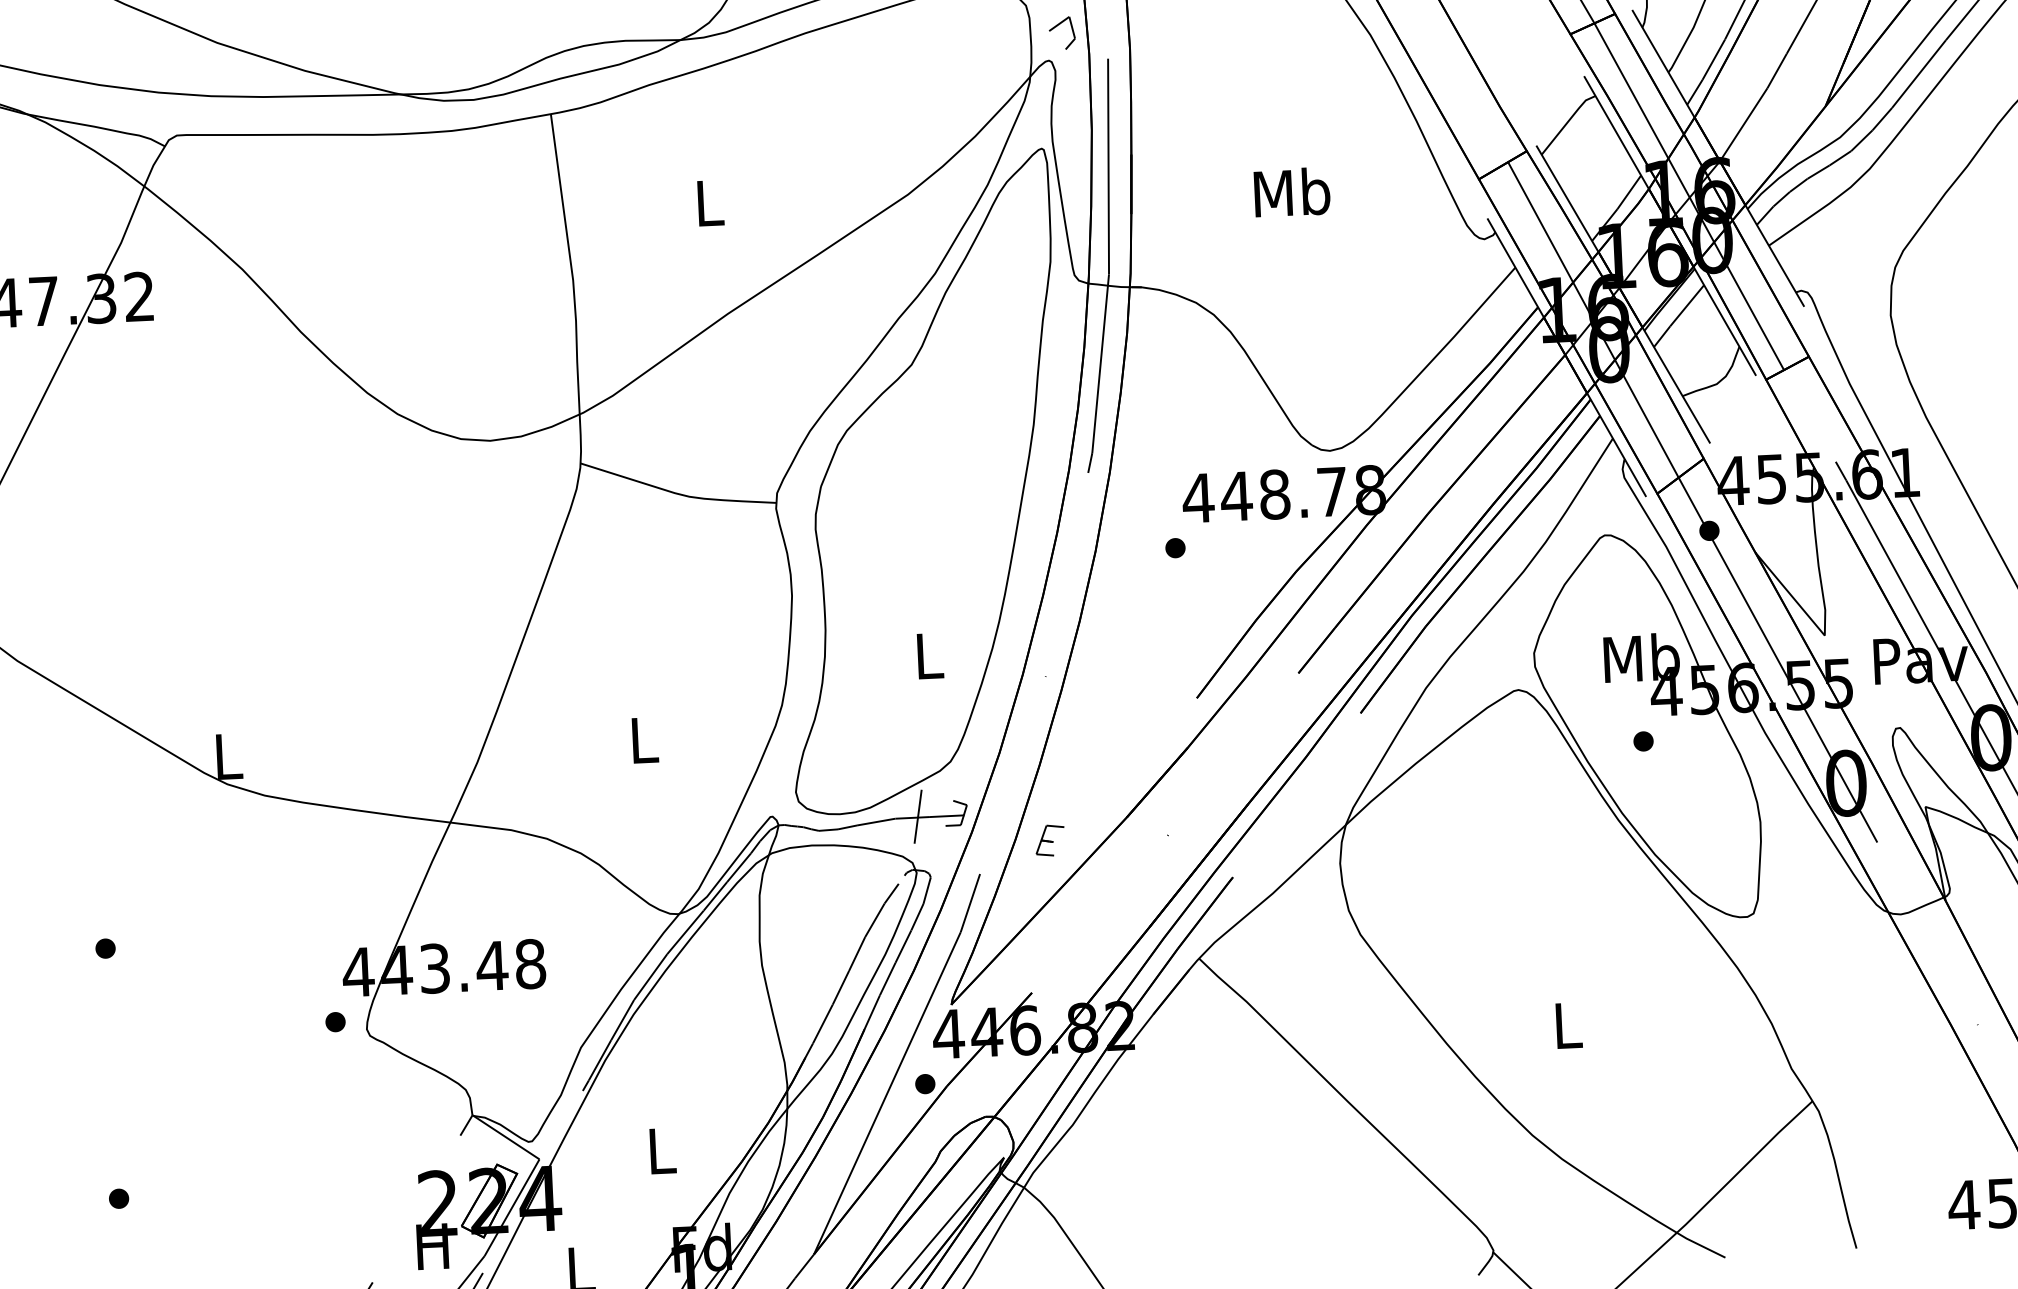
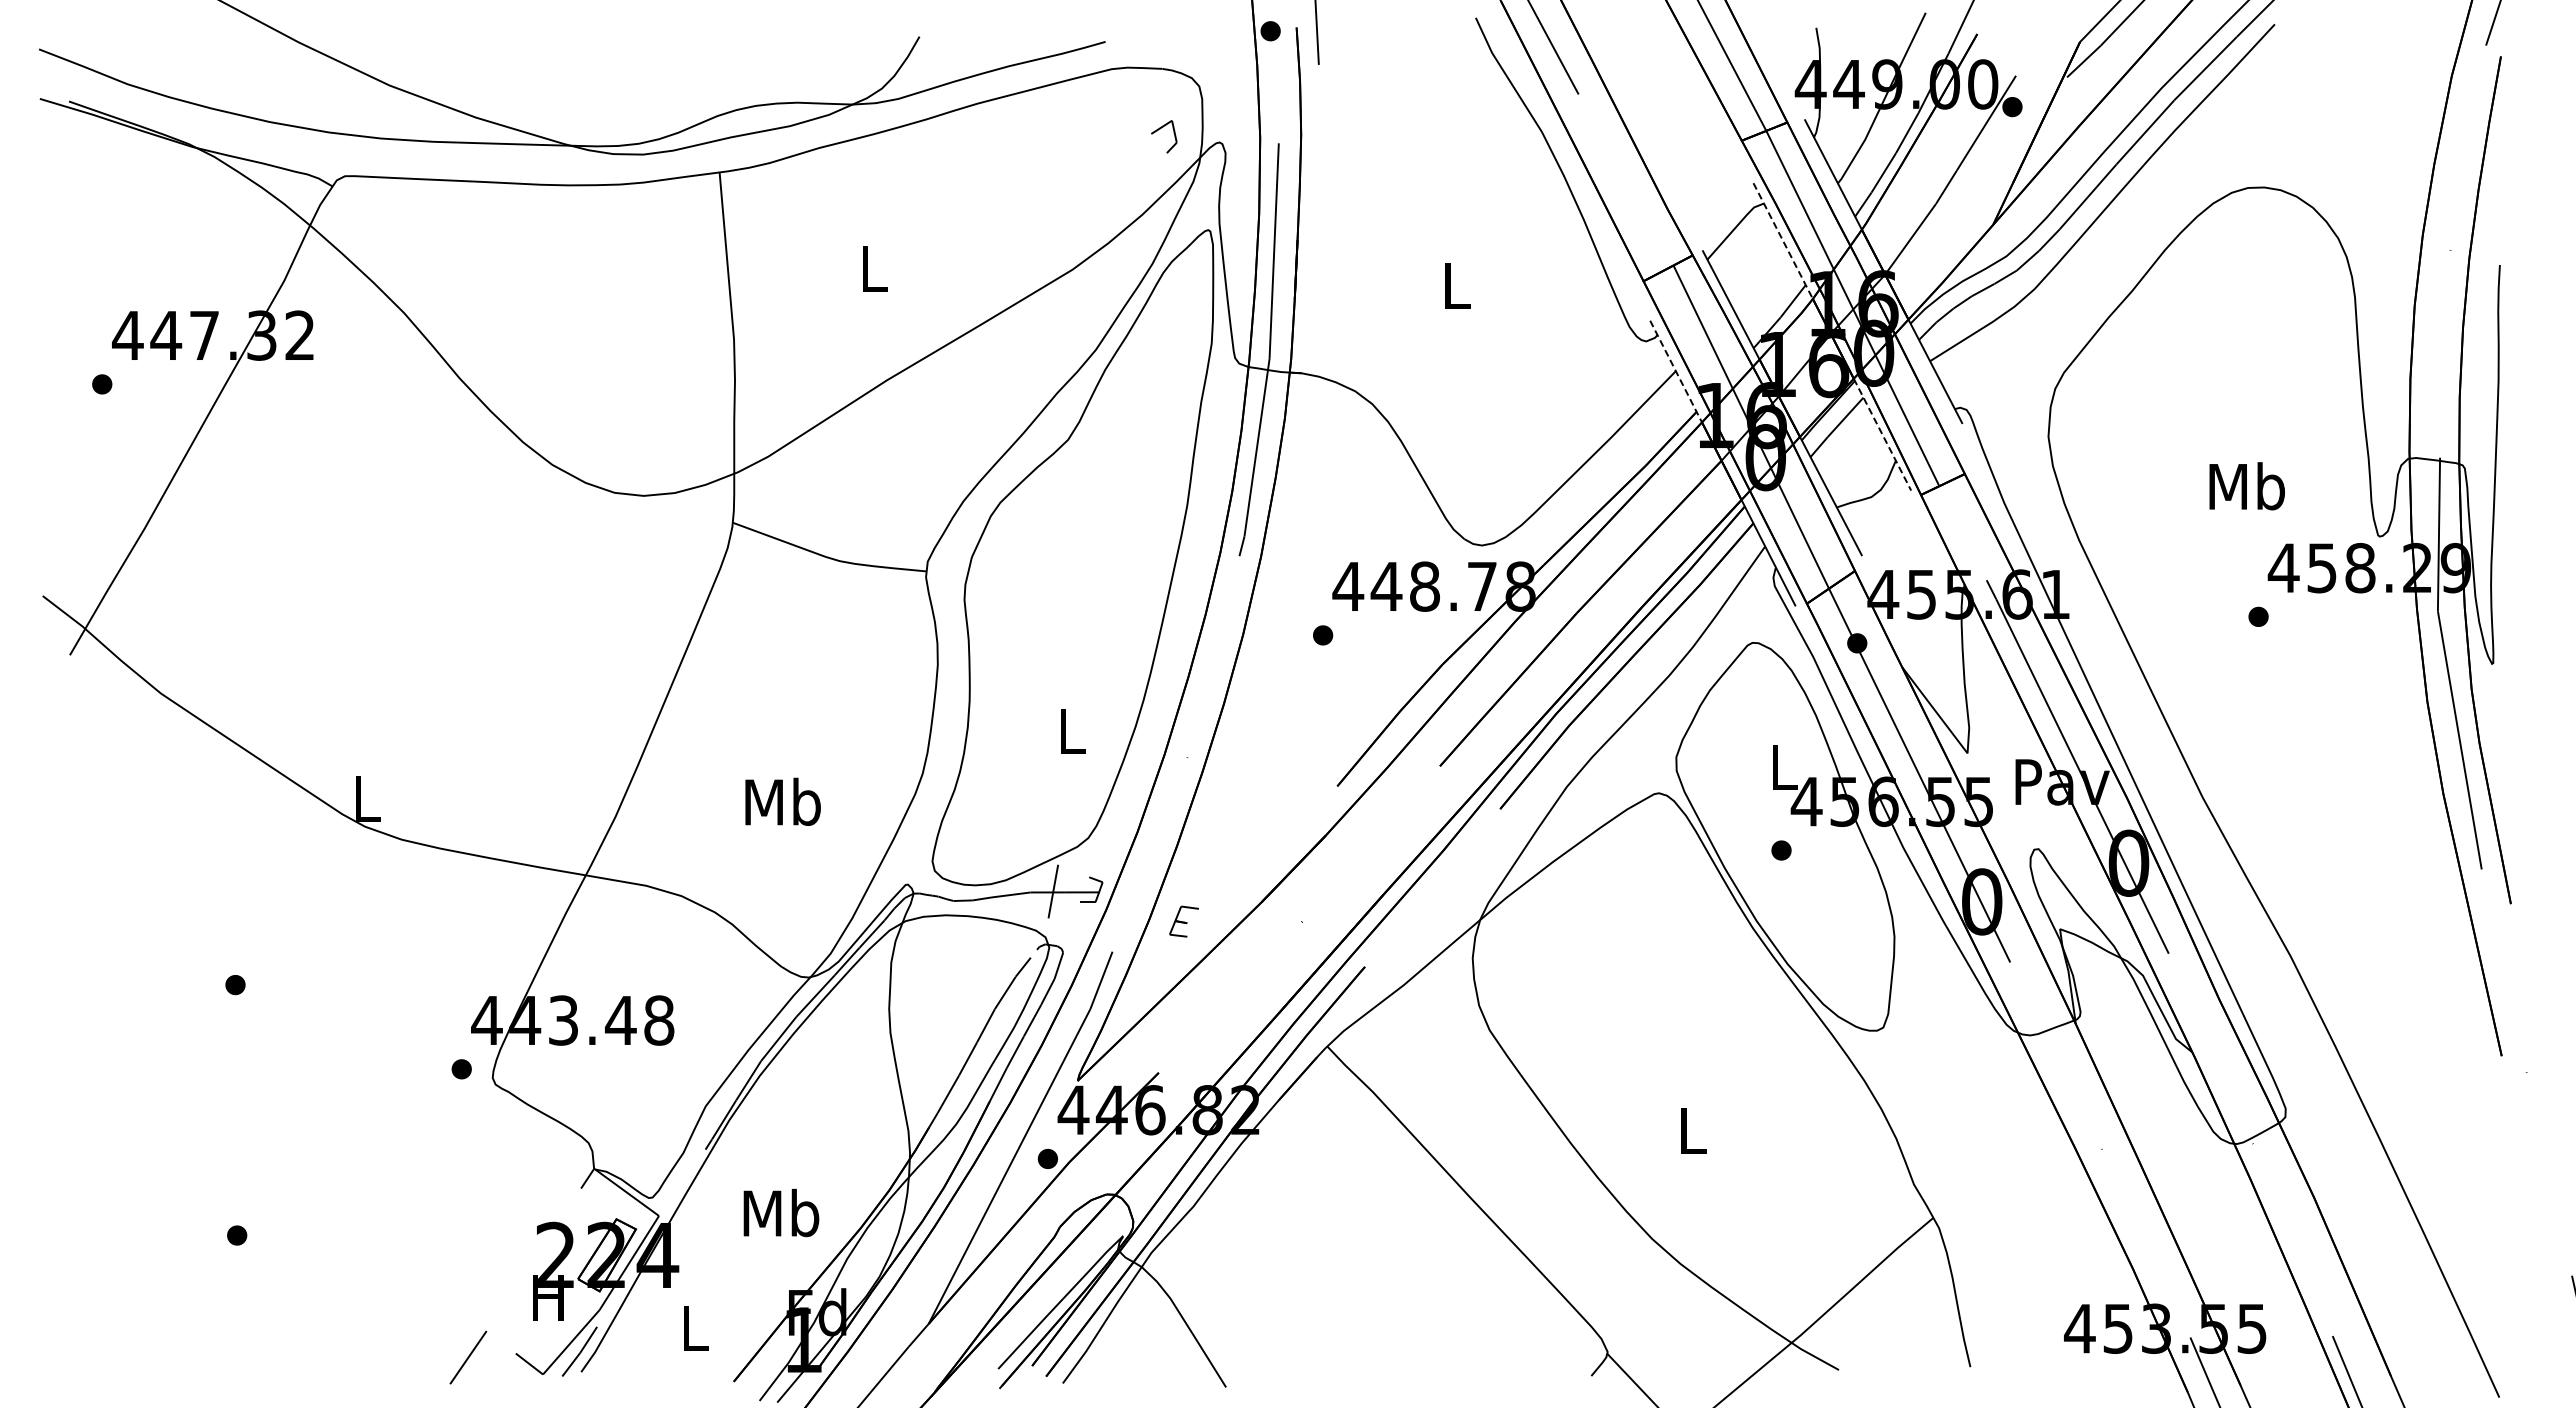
line: (1058, 26) -> (1160, 129), moved
line: (1616, 132) -> (1783, 241), solid -> dashed
text: (1292, 192) -> (1456, 285), Mb -> L
line: (1516, 268) -> (1676, 372), solid -> dashed
line: (1724, 321) -> (1882, 434), solid -> dashed
text: (1641, 658) -> (1783, 767), Mb -> L
text: (643, 739) -> (782, 801), L -> Mb
text: (661, 1150) -> (781, 1212), L -> Mb

